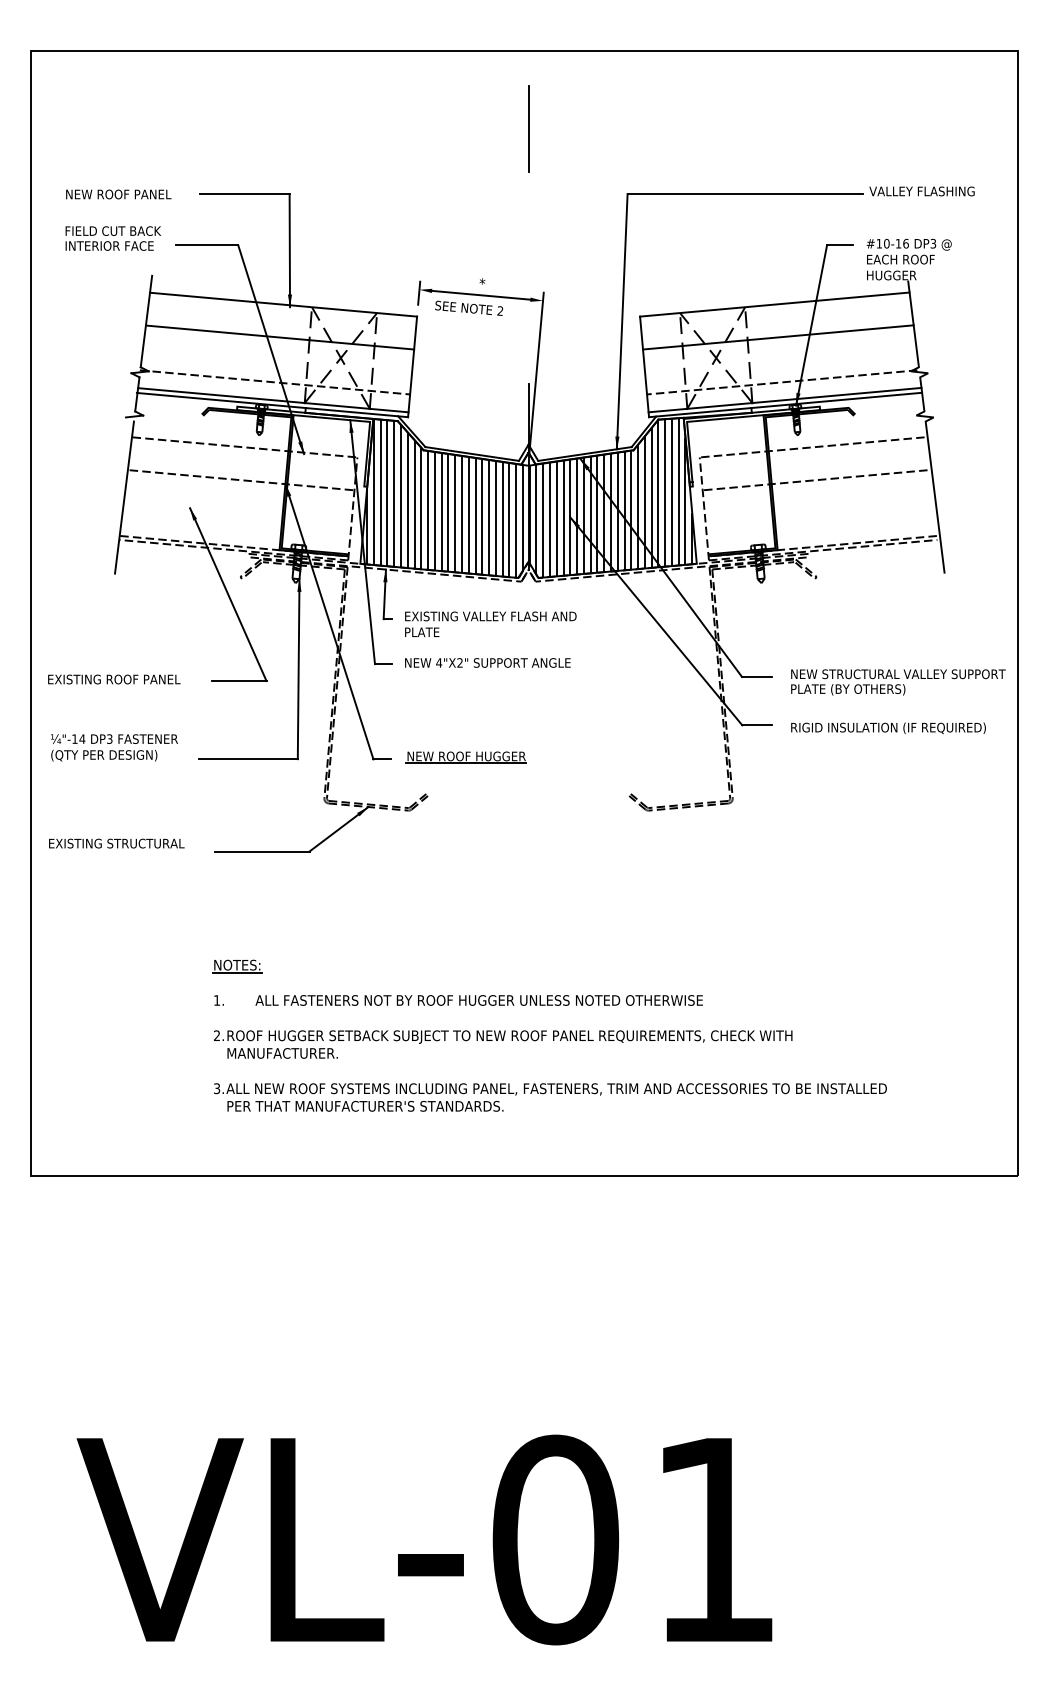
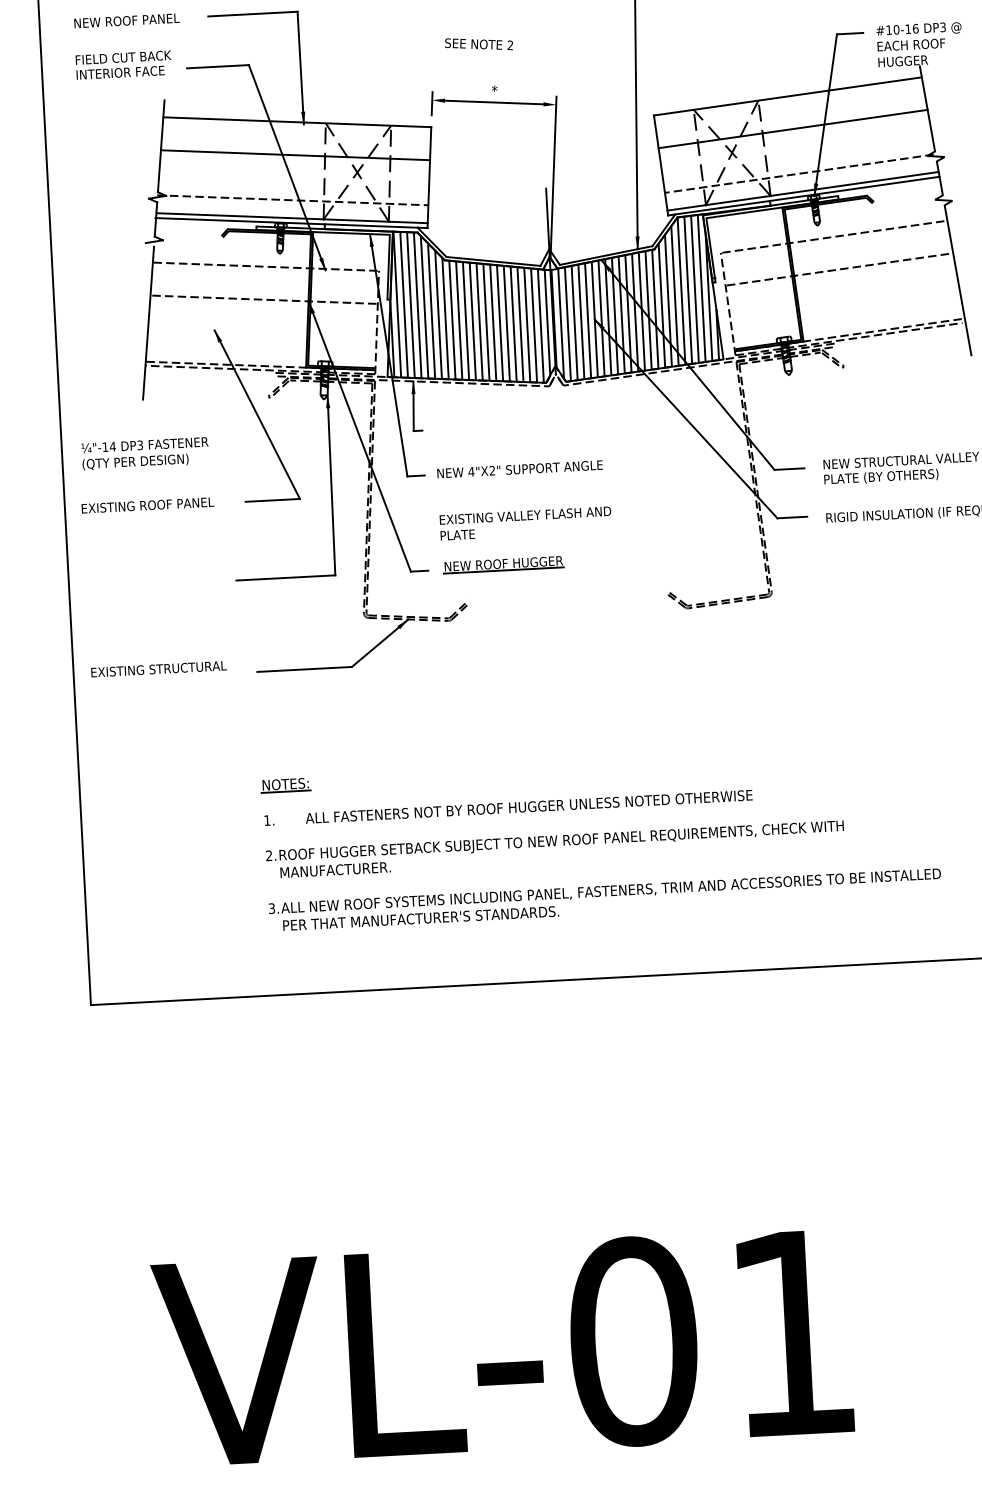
text: (468, 307) -> (478, 43), moved
text: (490, 623) -> (525, 522), moved
text: (114, 747) -> (145, 453), moved

